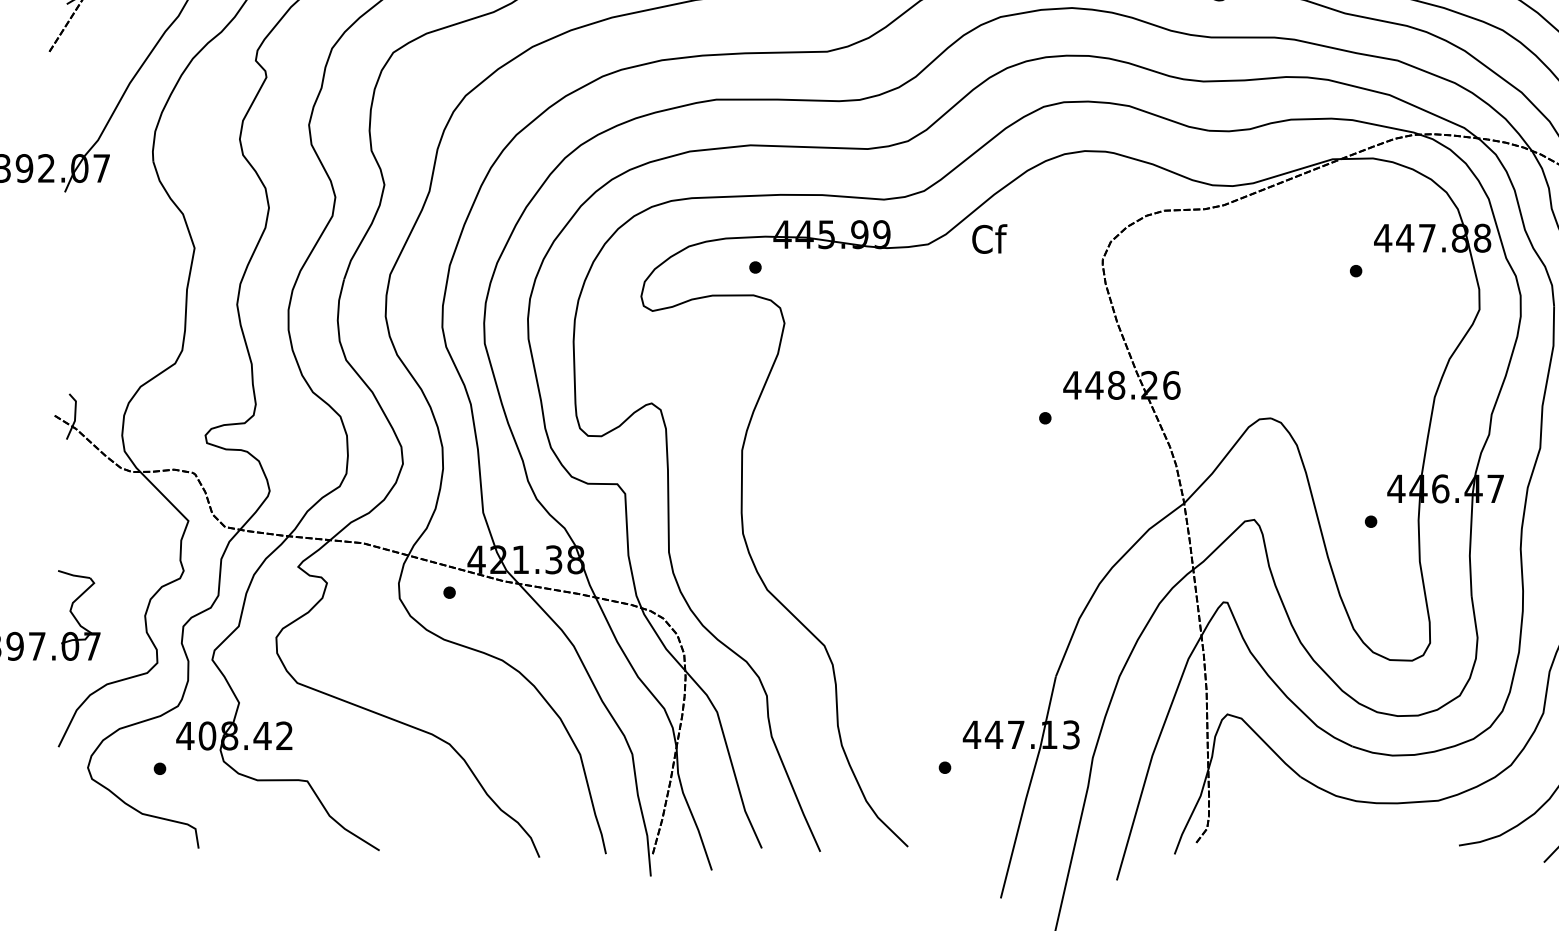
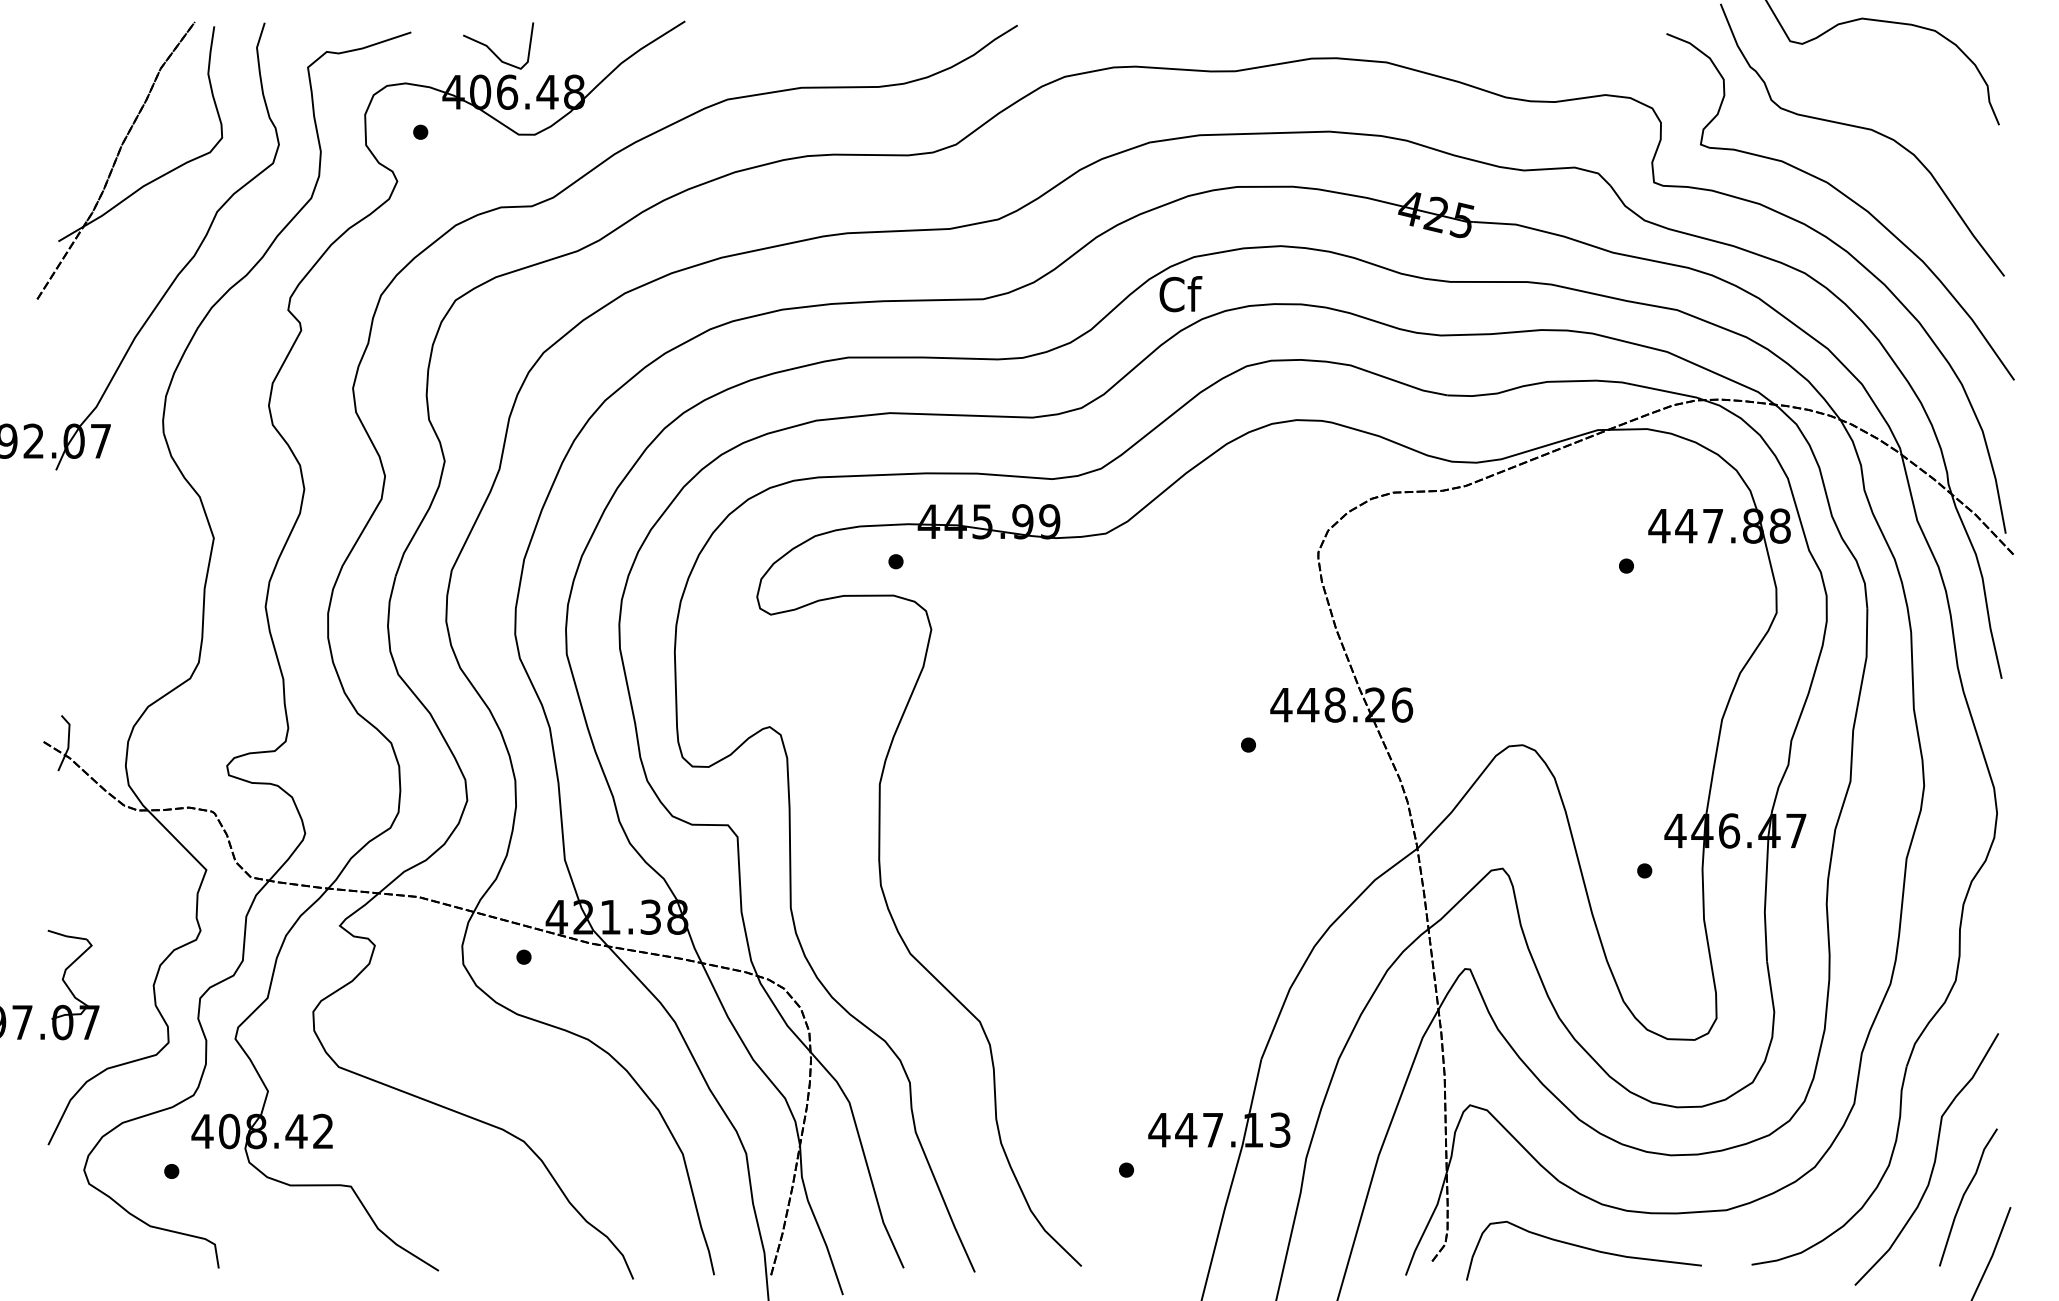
text: (989, 239) -> (1180, 294), moved
curve: (1320, 832) -> (1583, 1248), added

